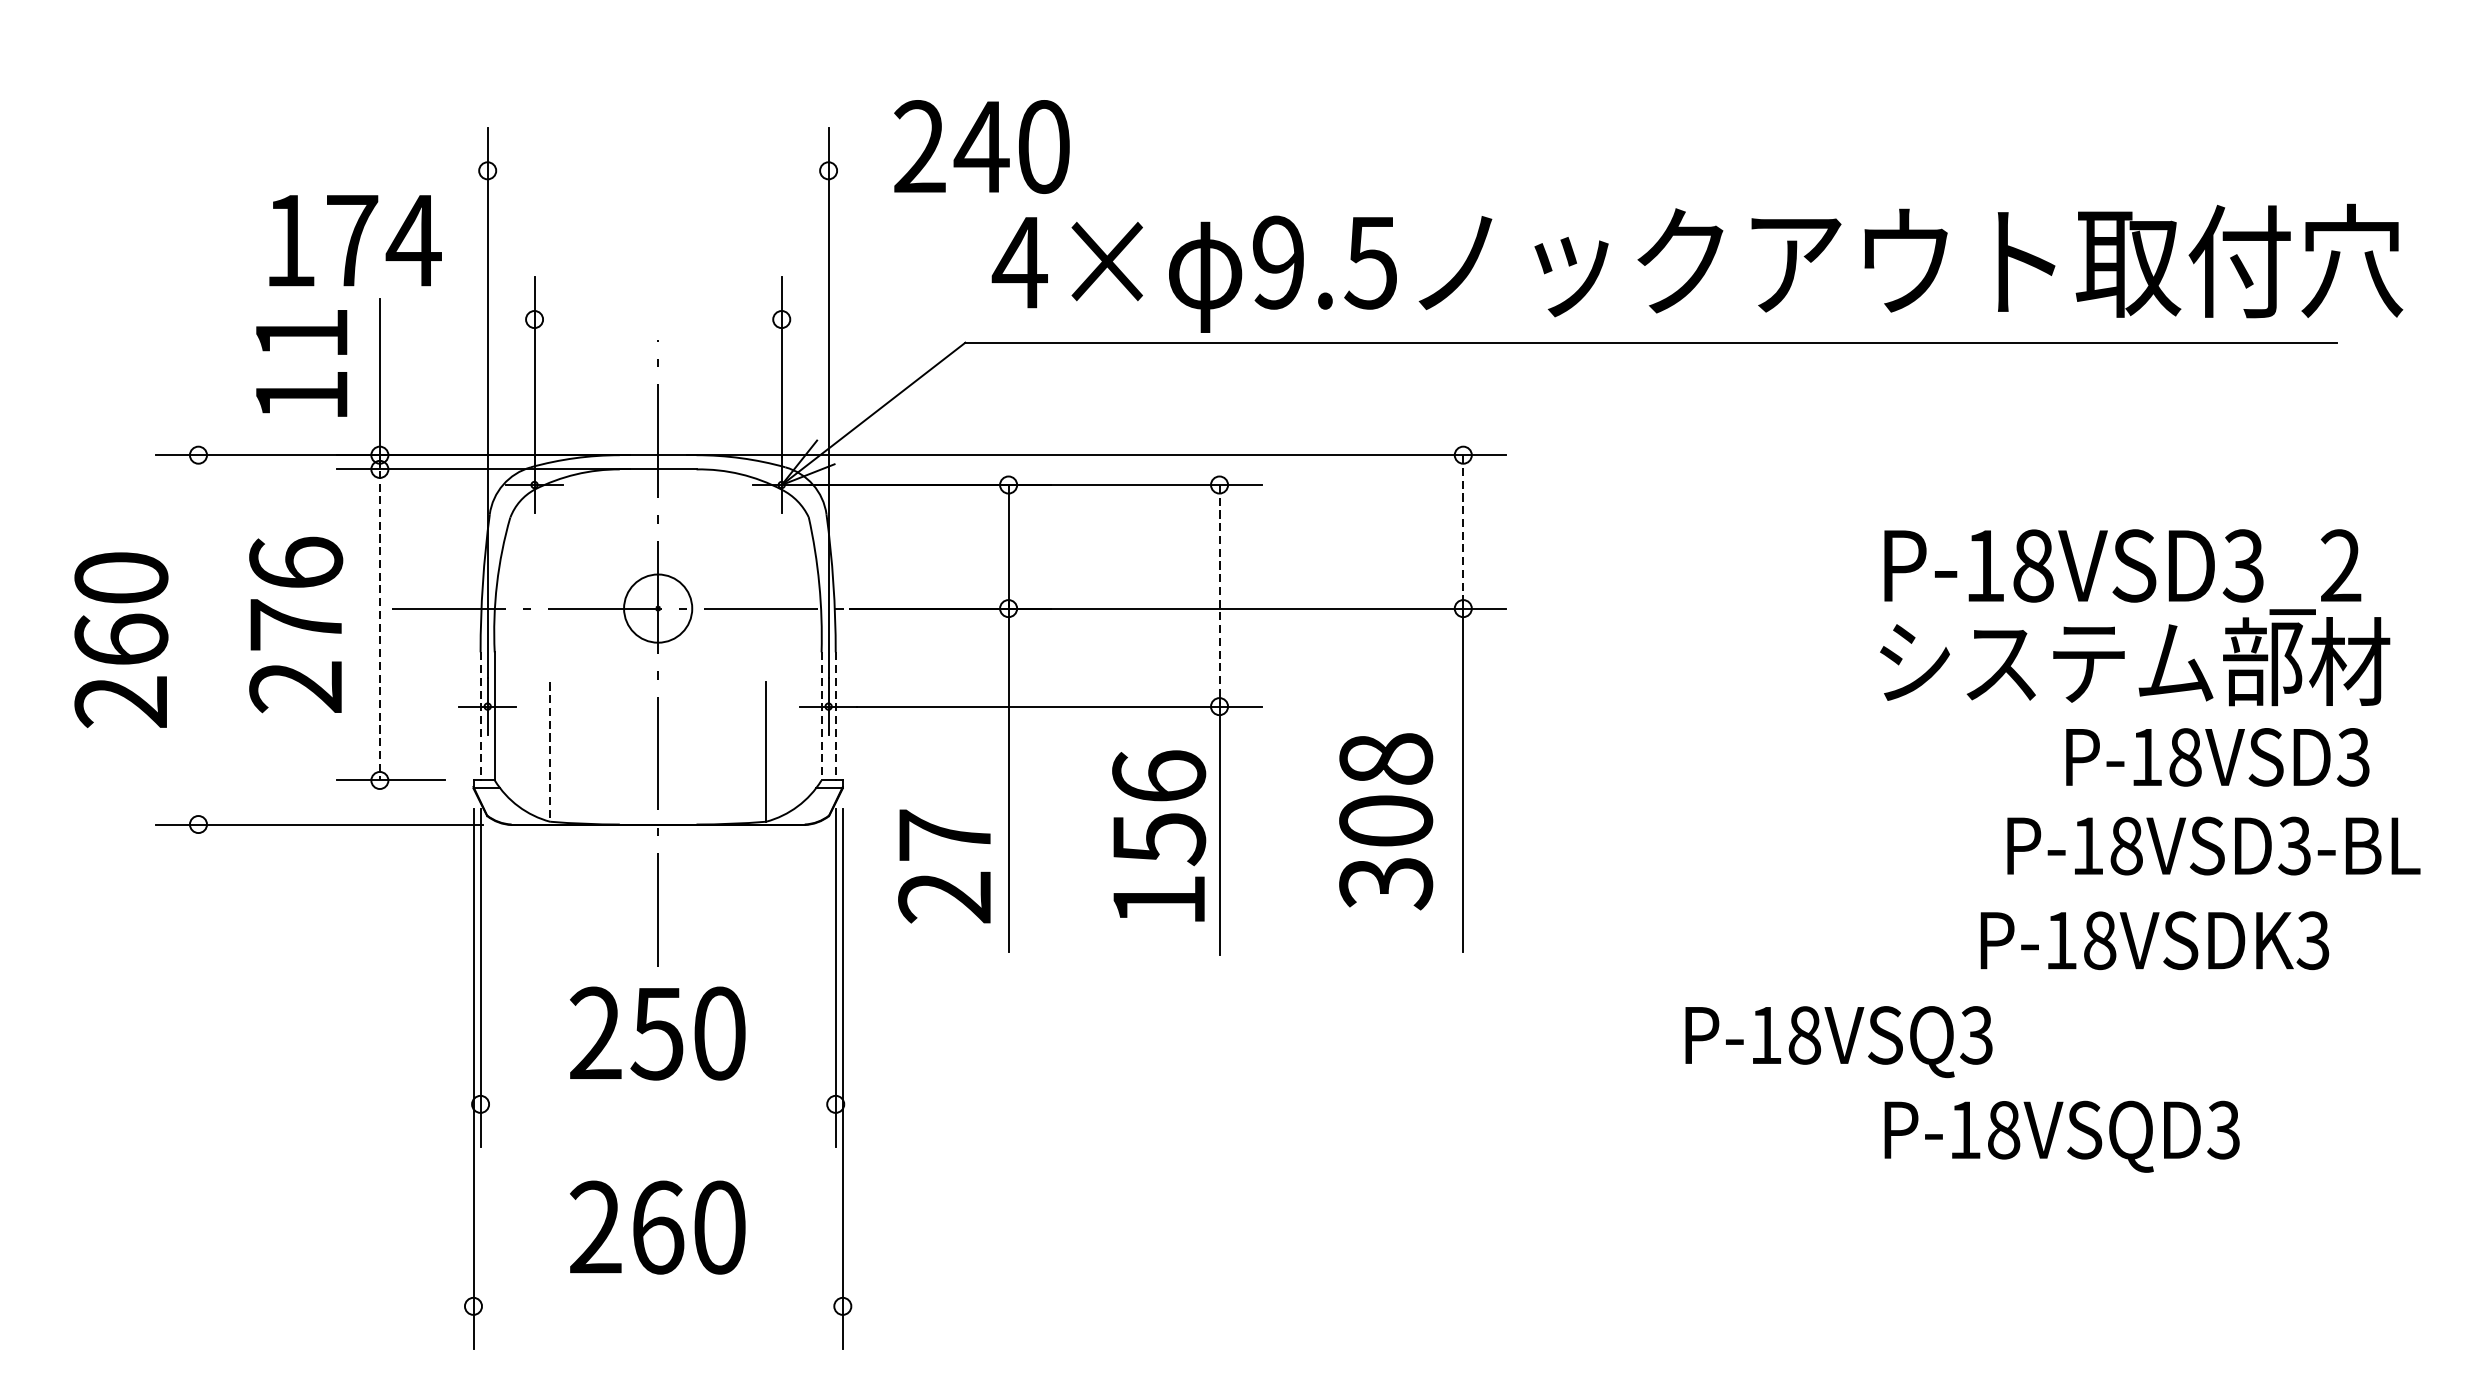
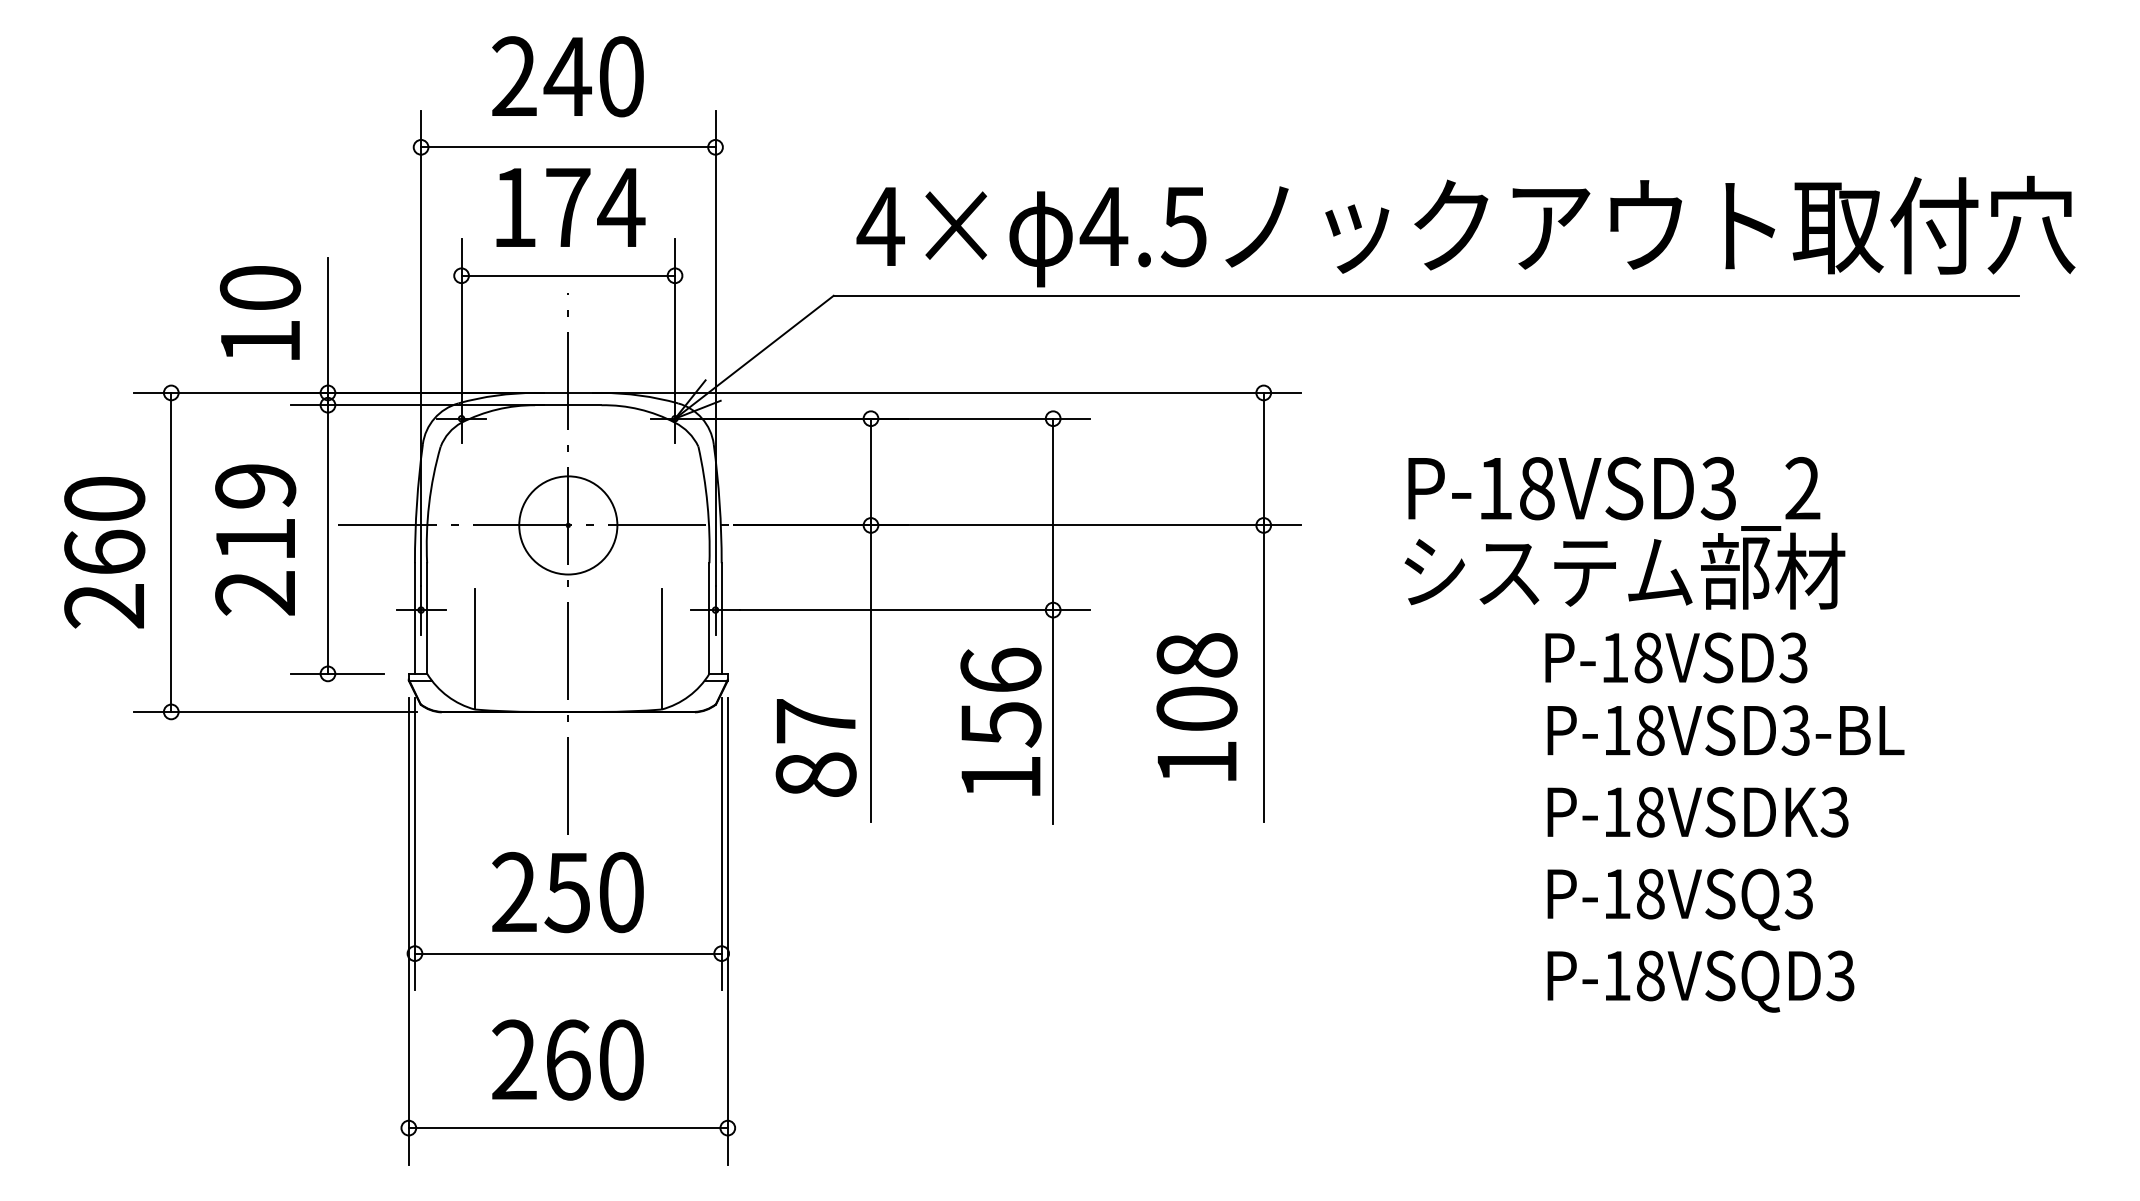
text: (981, 146) -> (567, 76), moved
line: (658, 171) -> (568, 147), added
text: (355, 240) -> (570, 207), moved
text: (1277, 262) -> (1103, 226), 9.5 -> 4.5
line: (658, 319) -> (568, 275), added
text: (301, 333) -> (260, 287), 11 -> 10
line: (1463, 531) -> (1263, 458), dashed -> solid
text: (295, 593) -> (255, 512), 276 -> 219
line: (1219, 594) -> (1053, 513), dashed -> solid
circle: (658, 608) -> (568, 525), size x1.67
text: (2134, 617) -> (1624, 533), moved
line: (379, 620) -> (327, 535), dashed -> solid
line: (198, 638) -> (171, 551), added
line: (480, 717) -> (414, 619), dashed -> solid
line: (821, 717) -> (709, 619), dashed -> solid
line: (835, 717) -> (721, 619), dashed -> solid
line: (549, 752) -> (474, 649), dashed -> solid
text: (2217, 756) -> (1676, 657), moved
text: (2213, 846) -> (1725, 730), moved
text: (1385, 884) -> (1196, 763), 308 -> 108
text: (944, 896) -> (815, 774), 27 -> 87
text: (2154, 940) -> (1697, 812), moved
text: (1838, 1041) -> (1679, 899), moved
line: (657, 1104) -> (567, 953), added
text: (2061, 1136) -> (1700, 981), moved
line: (657, 1306) -> (567, 1128), added

